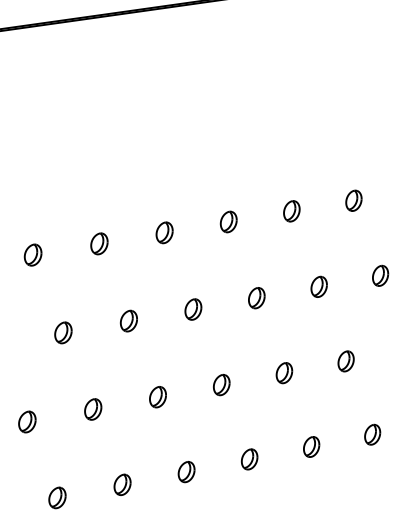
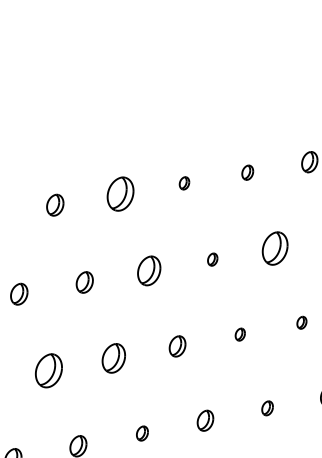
part: (291, 211) -> (247, 172), size x0.7
part: (228, 221) -> (184, 182), size x0.6
part: (164, 232) -> (120, 193), size x1.6
part: (318, 286) -> (274, 247), size x1.6
part: (256, 298) -> (212, 259), size x0.6
part: (193, 309) -> (149, 270), size x1.4
part: (345, 361) -> (301, 322), size x0.6
part: (284, 373) -> (240, 334), size x0.6
part: (157, 397) -> (113, 358), size x1.4
part: (93, 409) -> (49, 370), size x1.6
part: (311, 446) -> (267, 407), size x0.7
part: (186, 472) -> (142, 433), size x0.7

